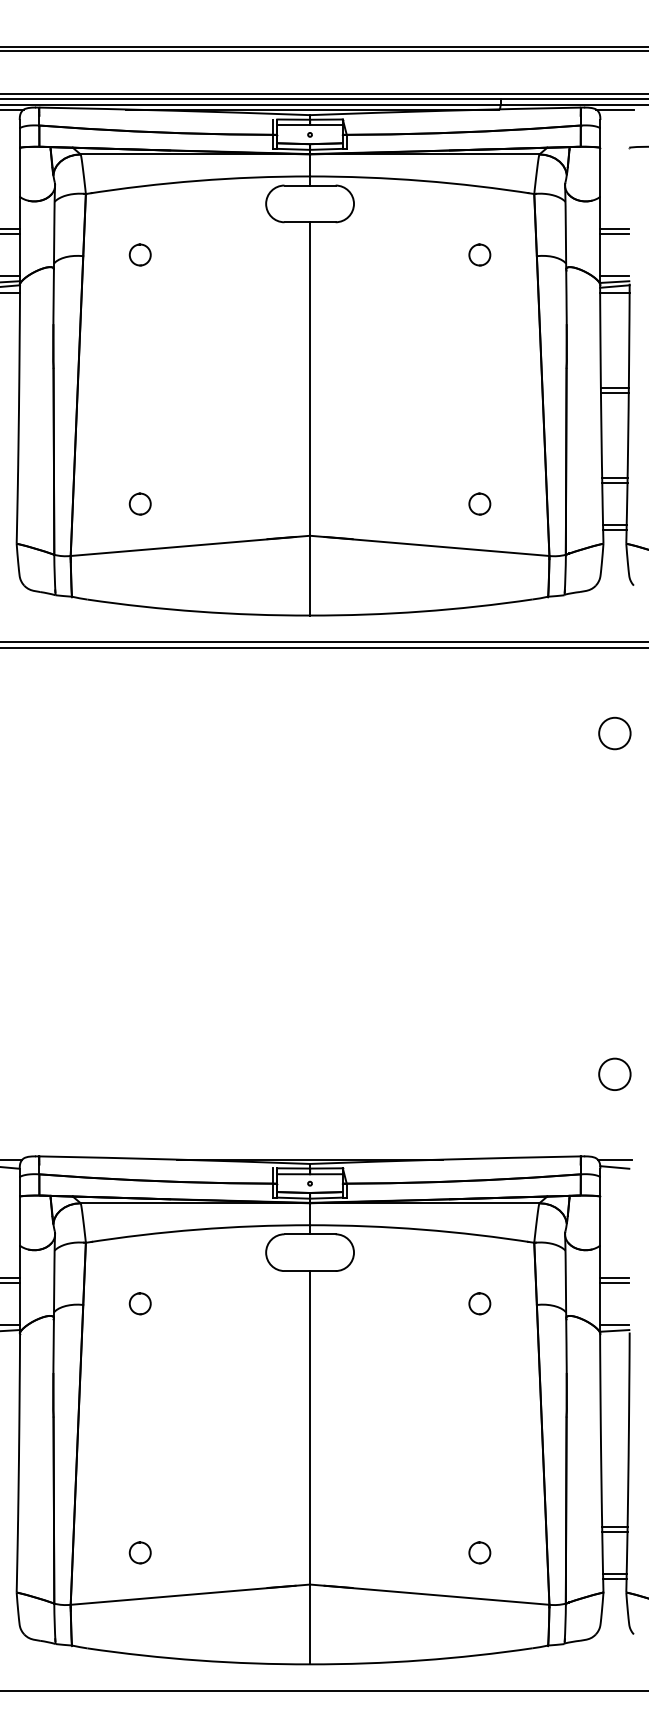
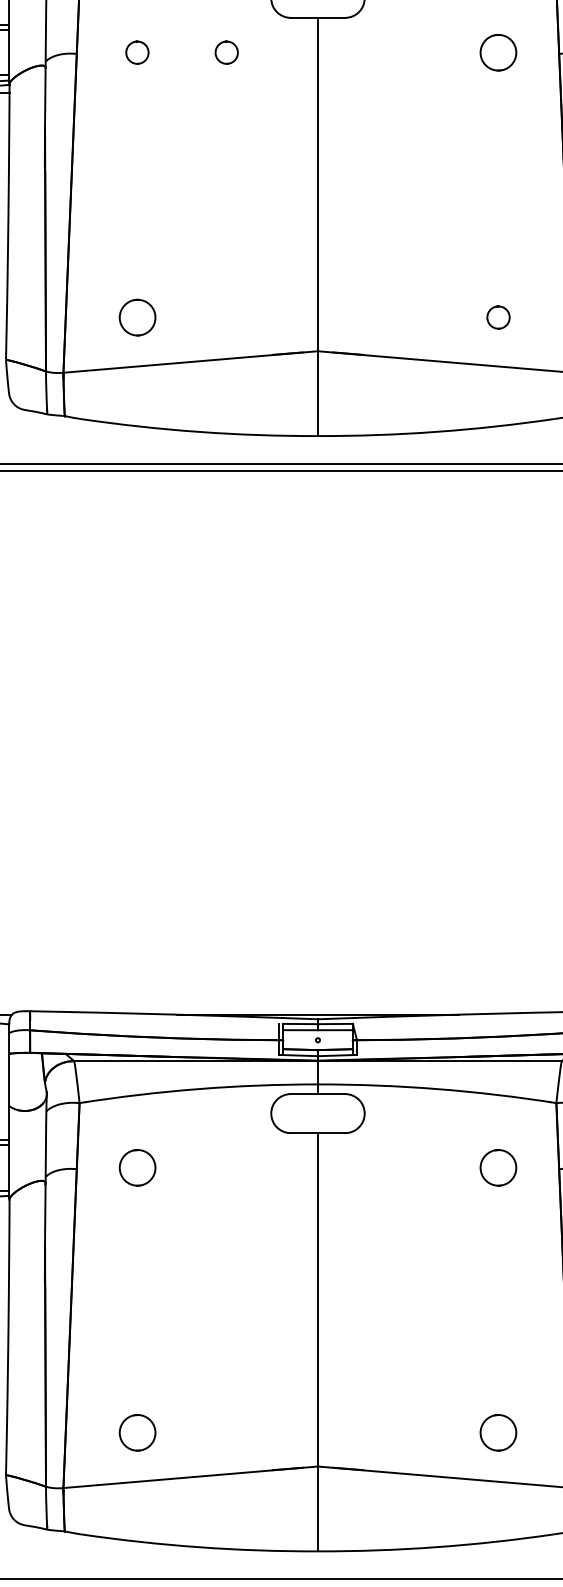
circle: (223, 254) -> (225, 52), added
circle: (479, 254) -> (498, 52), size x1.6
circle: (139, 503) -> (136, 316), size x1.6
circle: (139, 1303) -> (136, 1167), size x1.6
circle: (479, 1303) -> (498, 1167), size x1.6
circle: (139, 1552) -> (136, 1432), size x1.6
circle: (479, 1552) -> (498, 1432), size x1.6

